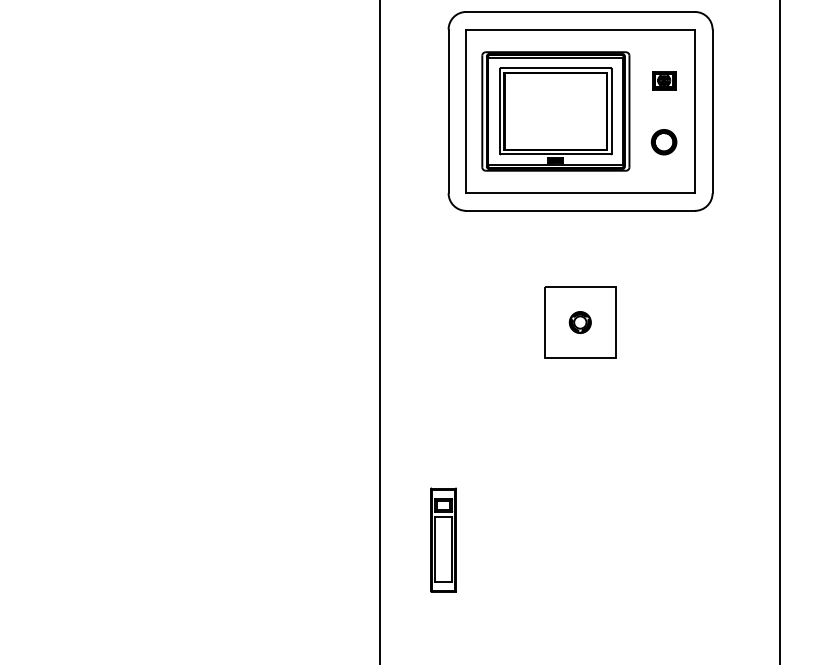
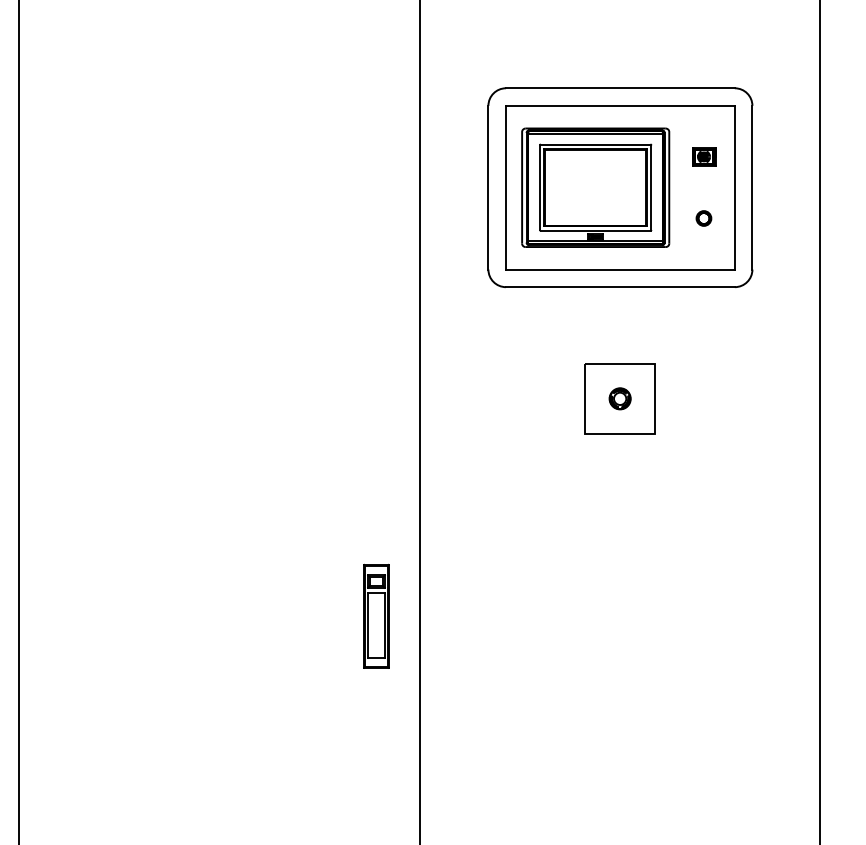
part: (663, 142) -> (703, 218), size x0.6
part: (443, 539) -> (376, 615), moved

